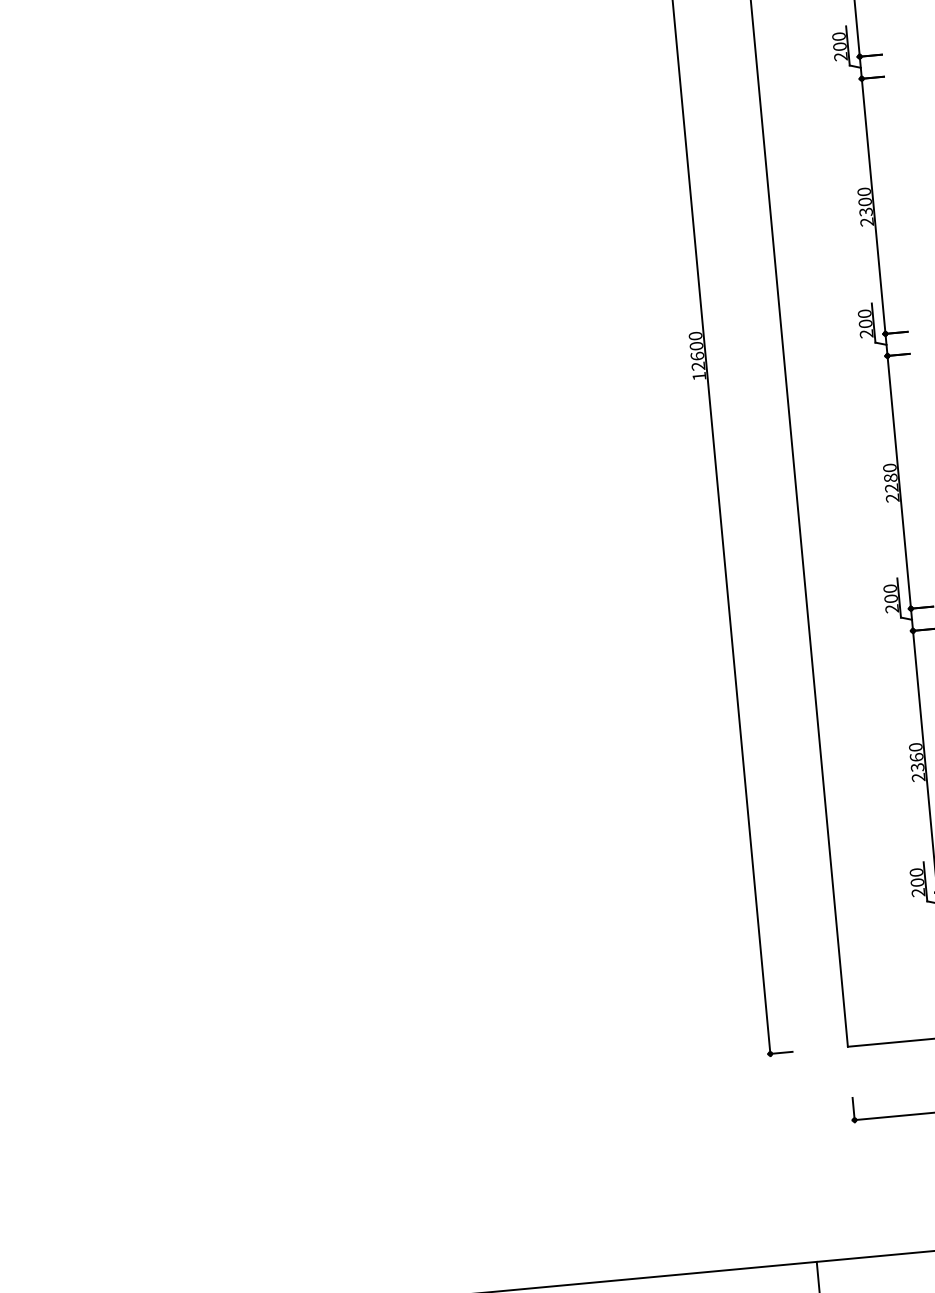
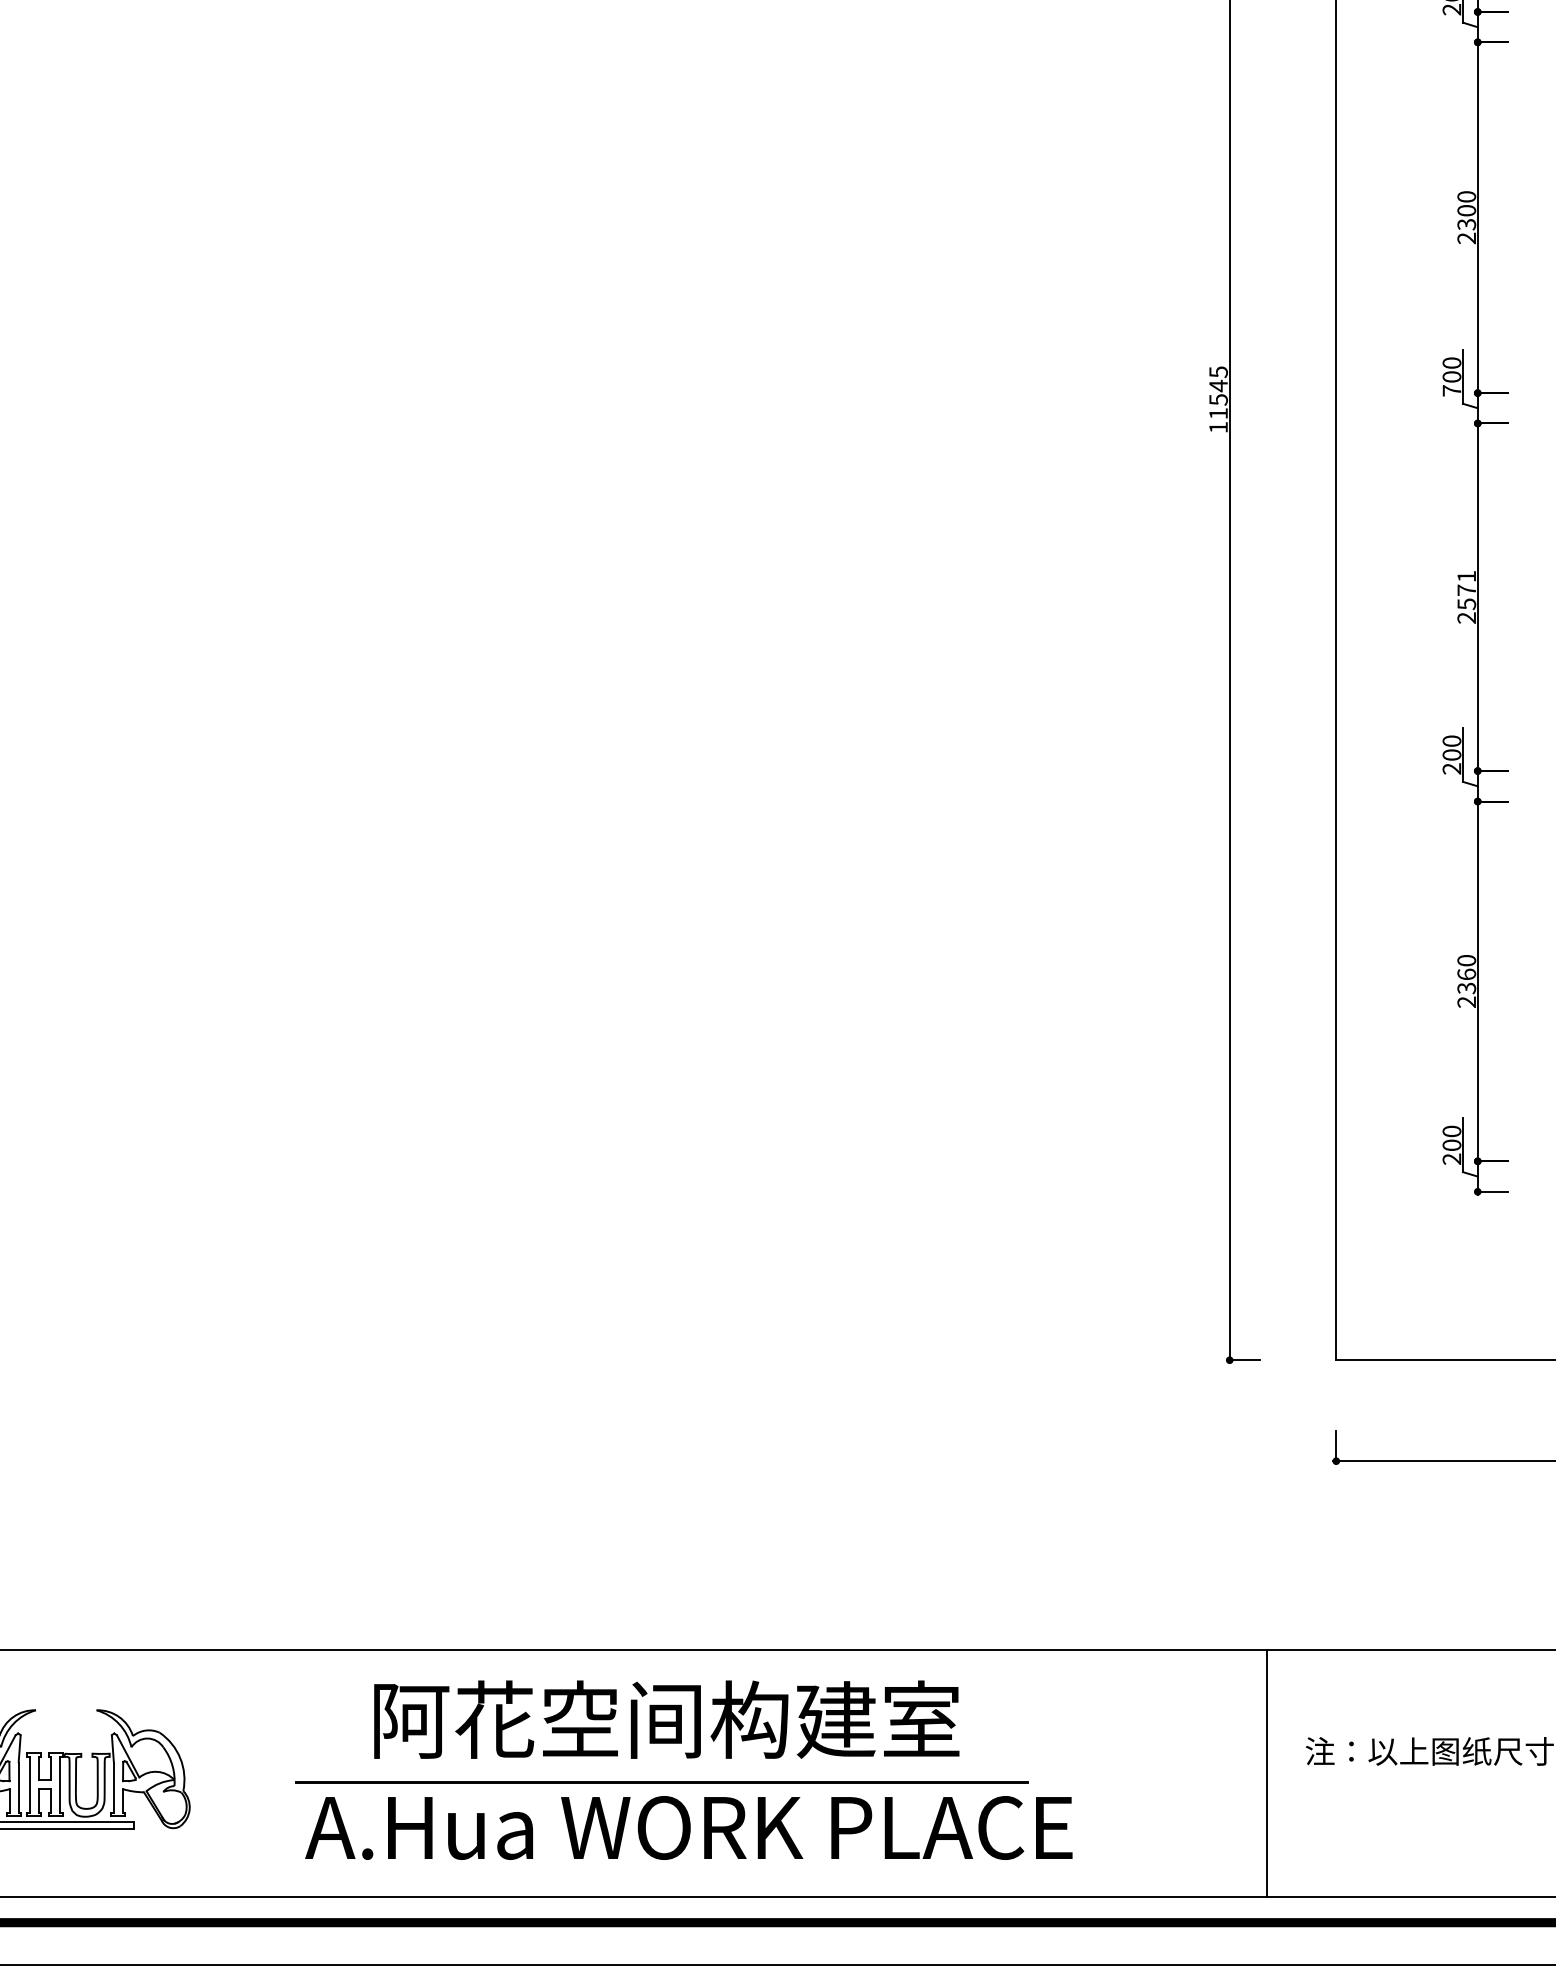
text: (866, 333) -> (1451, 390), 200 -> 700
text: (696, 350) -> (1218, 392), 12600 -> 11545
text: (890, 478) -> (1466, 590), 2280 -> 2571

